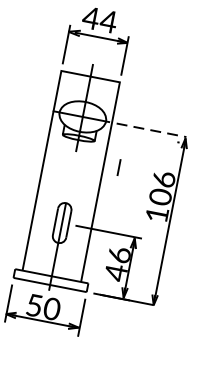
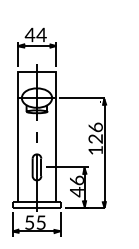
line: (150, 130) -> (81, 98), dashed -> solid
line: (118, 167) -> (36, 137), moved
text: (160, 196) -> (95, 138), 106 -> 126
text: (52, 308) -> (41, 222), 50 -> 55

